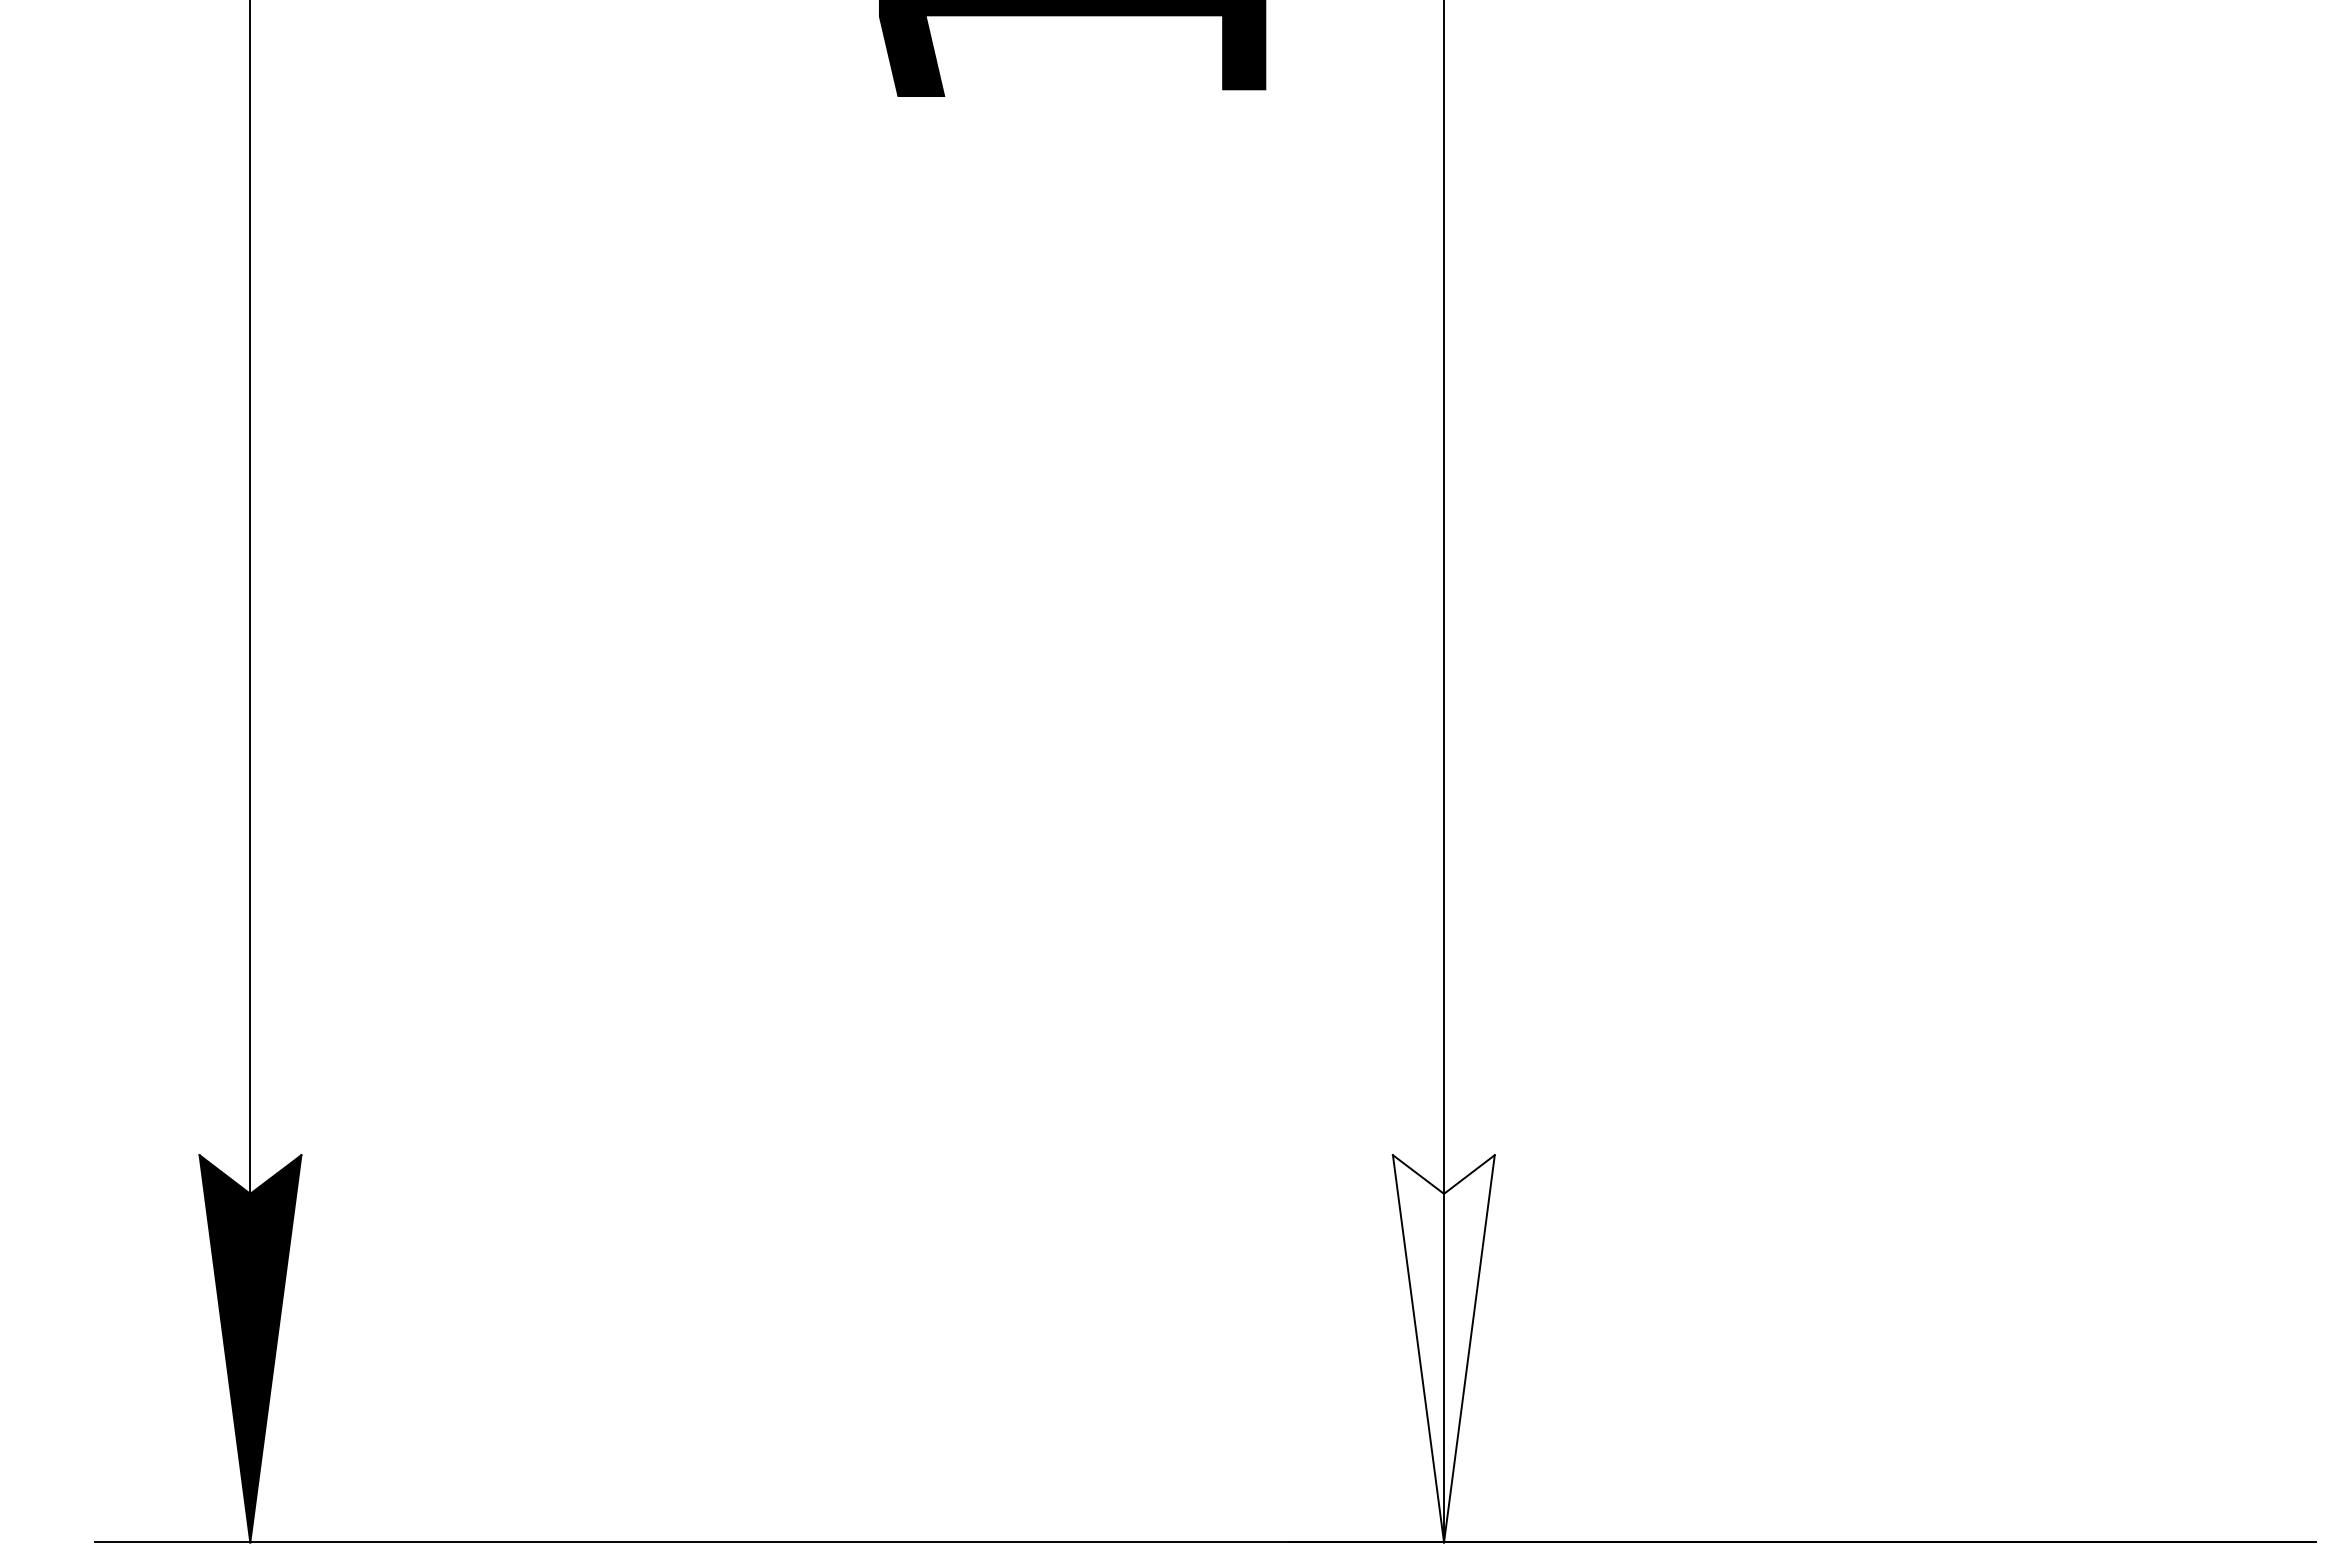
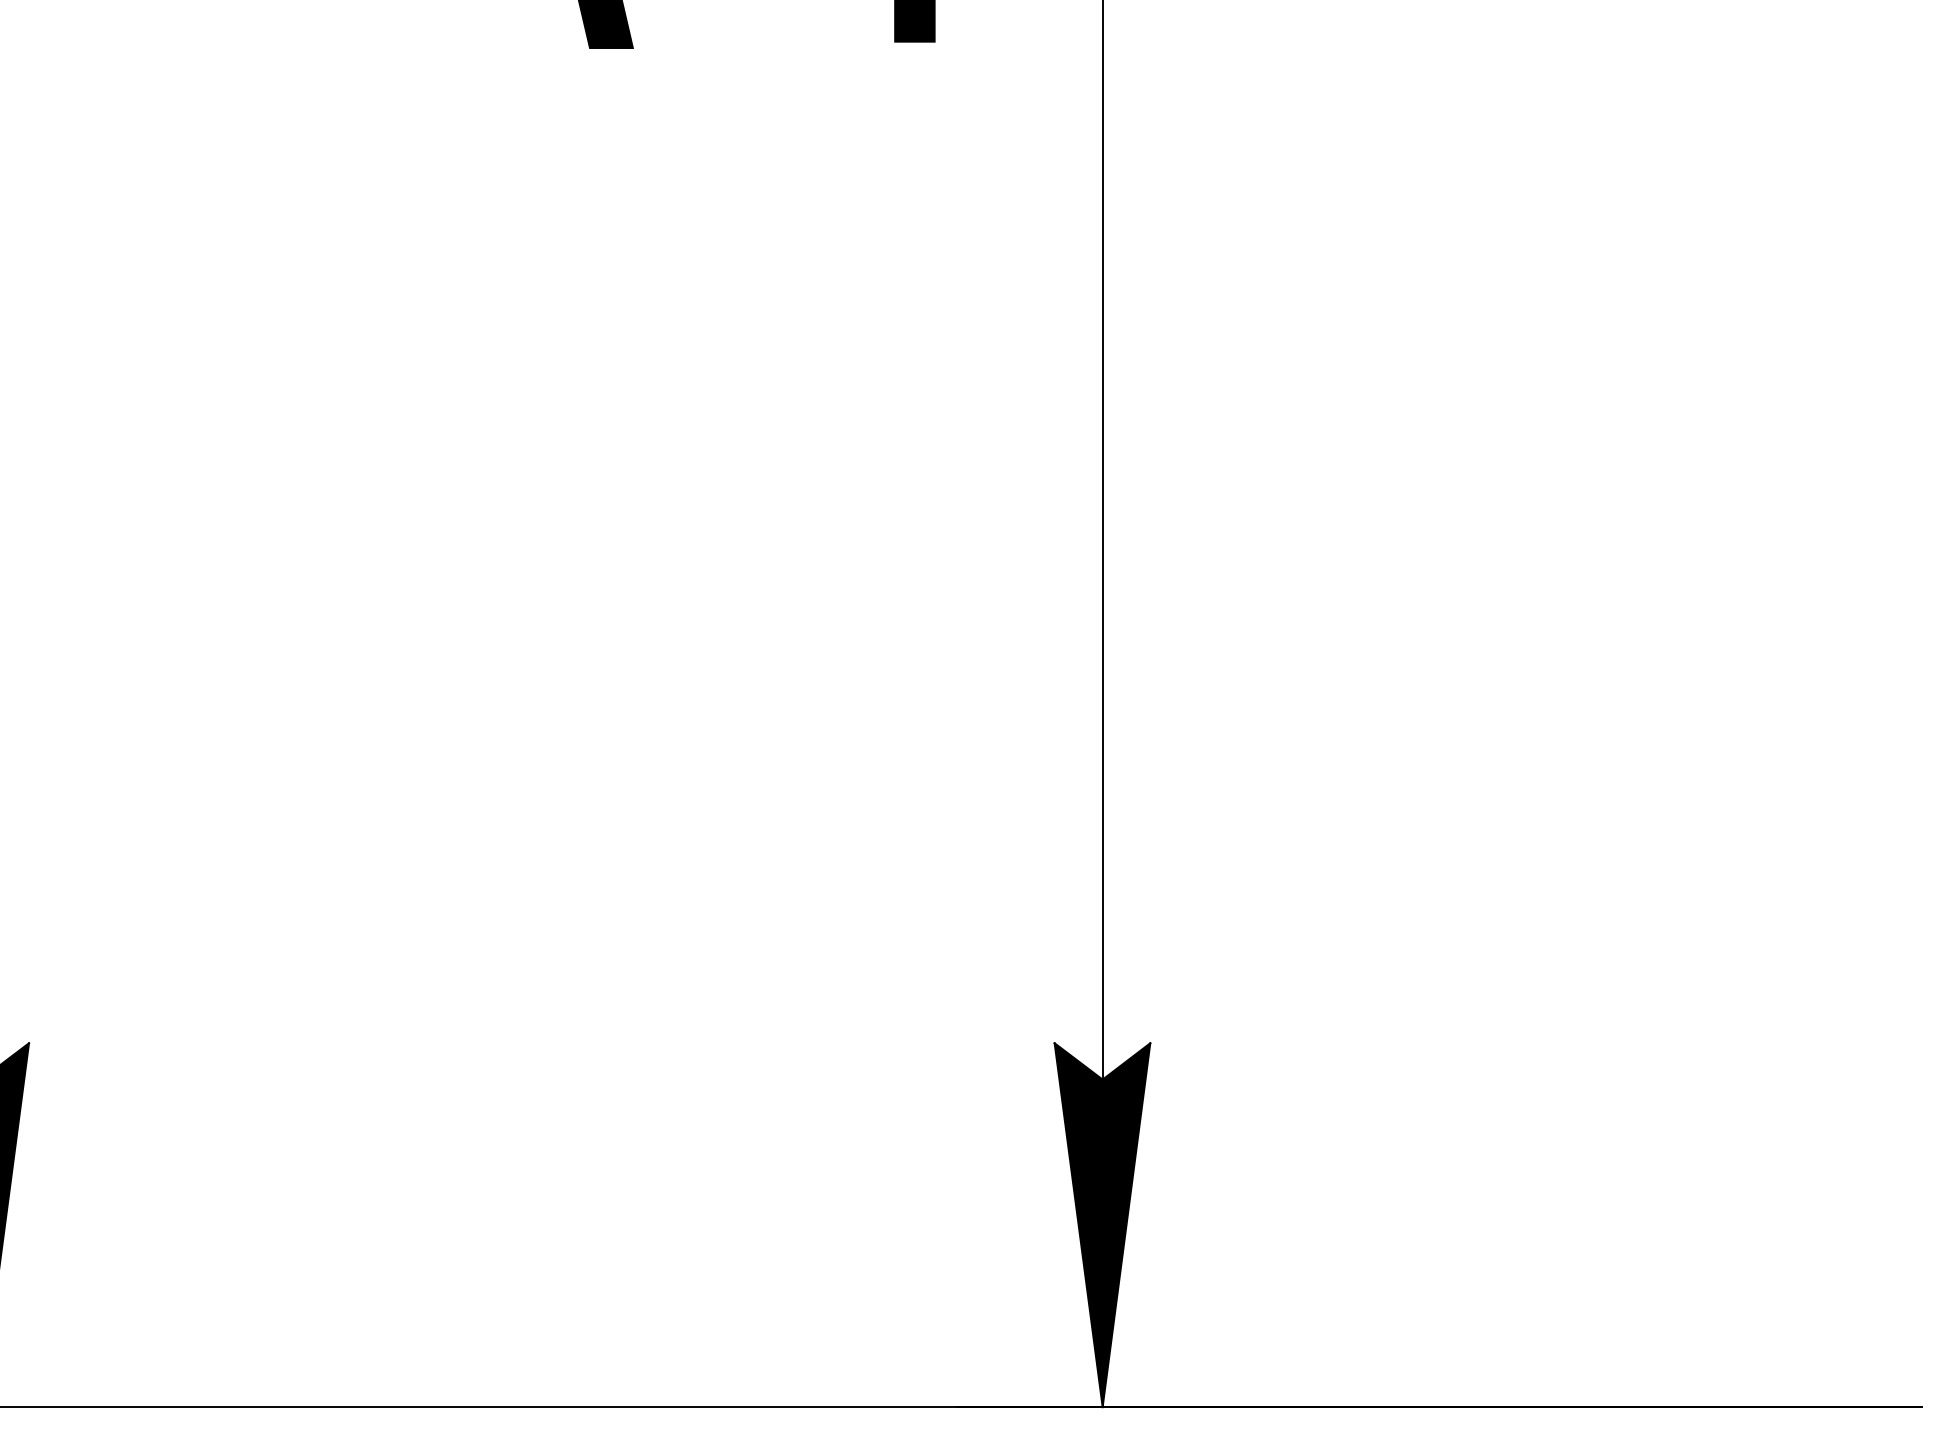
fill: (1443, 1348) -> (1102, 1224), added

